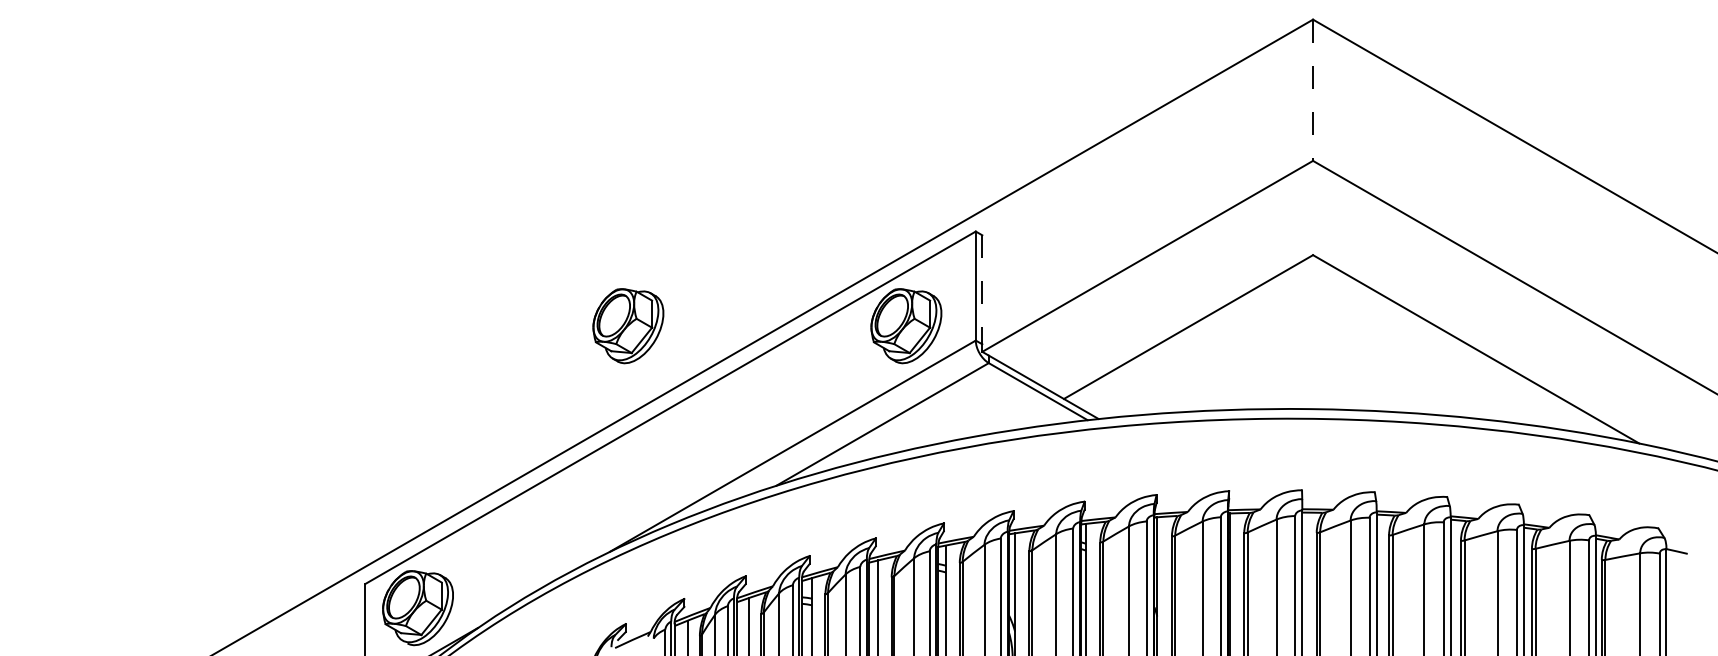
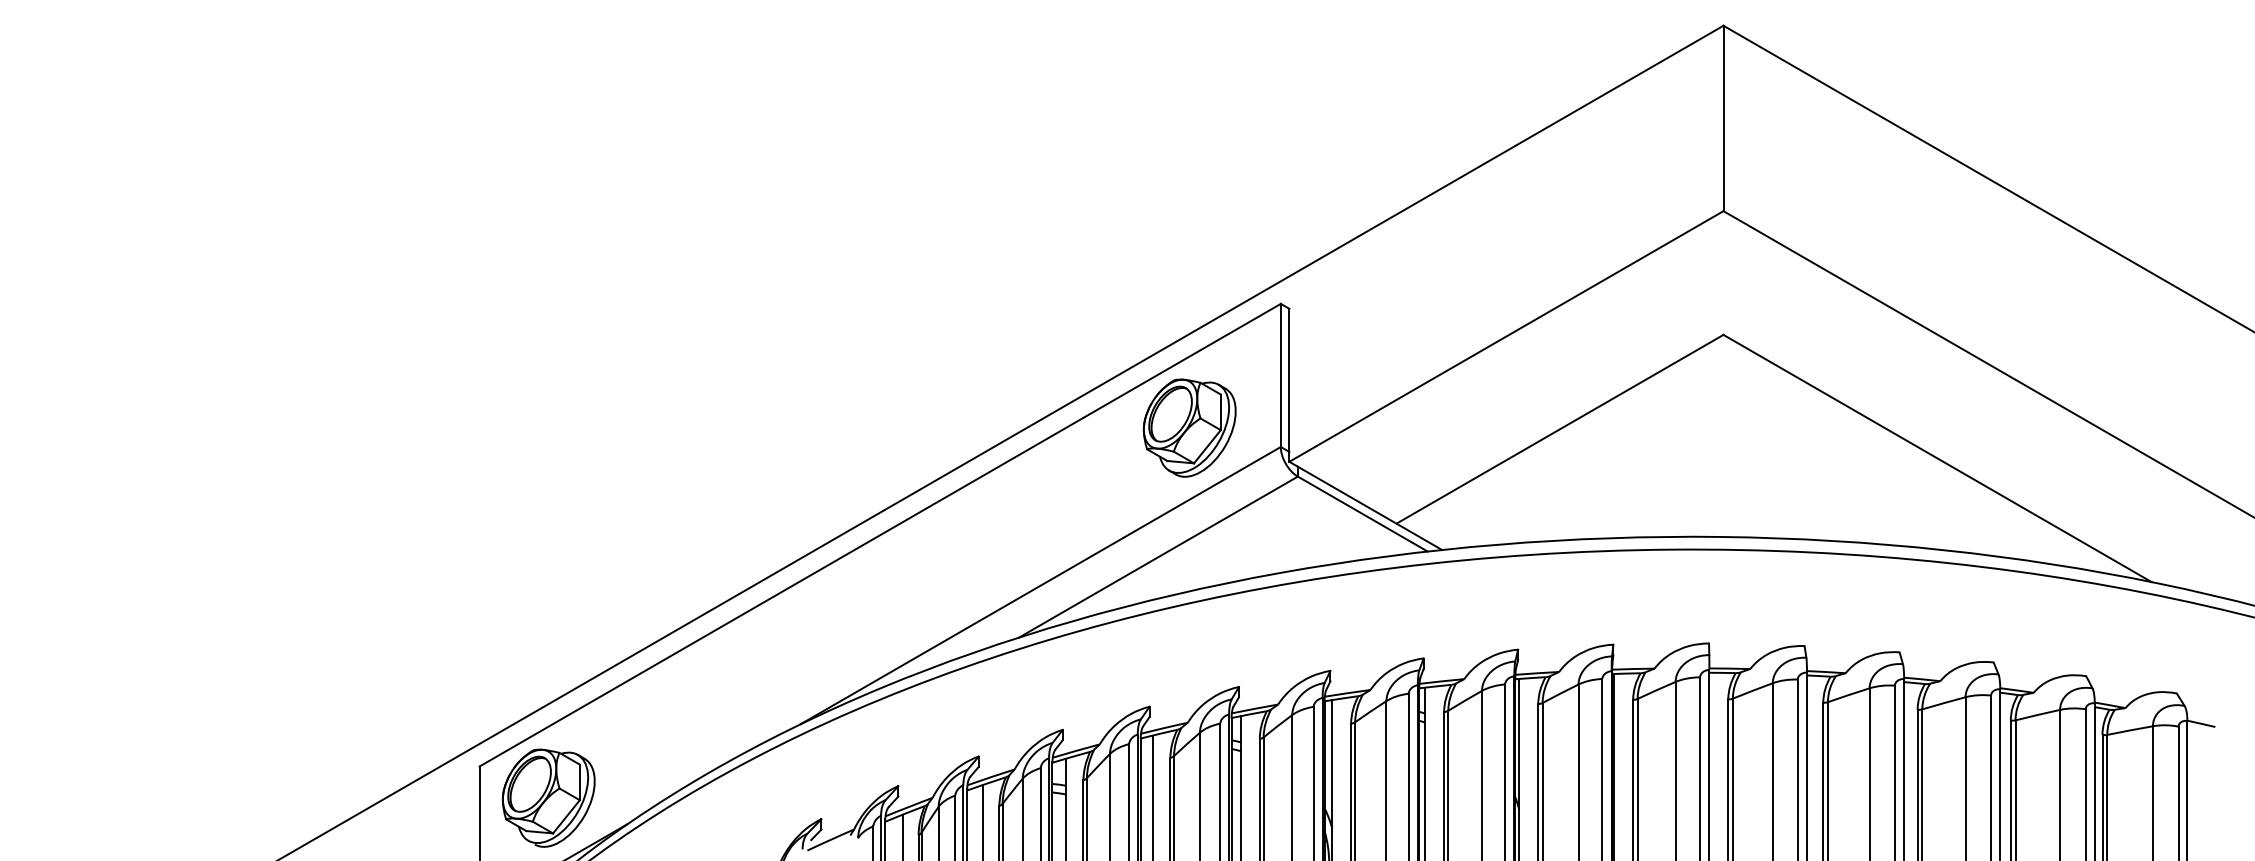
line: (1313, 90) -> (1724, 118), dashed -> solid
line: (982, 289) -> (1289, 379), dashed -> solid
part: (628, 326) -> (824, 428), removed

